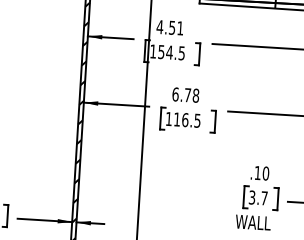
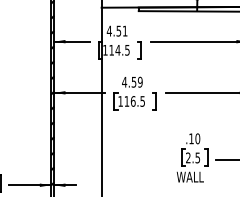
text: (161, 52) -> (111, 50), 154.5 -> 114.5
text: (185, 94) -> (132, 81), 6.78 -> 4.59
text: (257, 197) -> (192, 157), 3.7 -> 2.5

